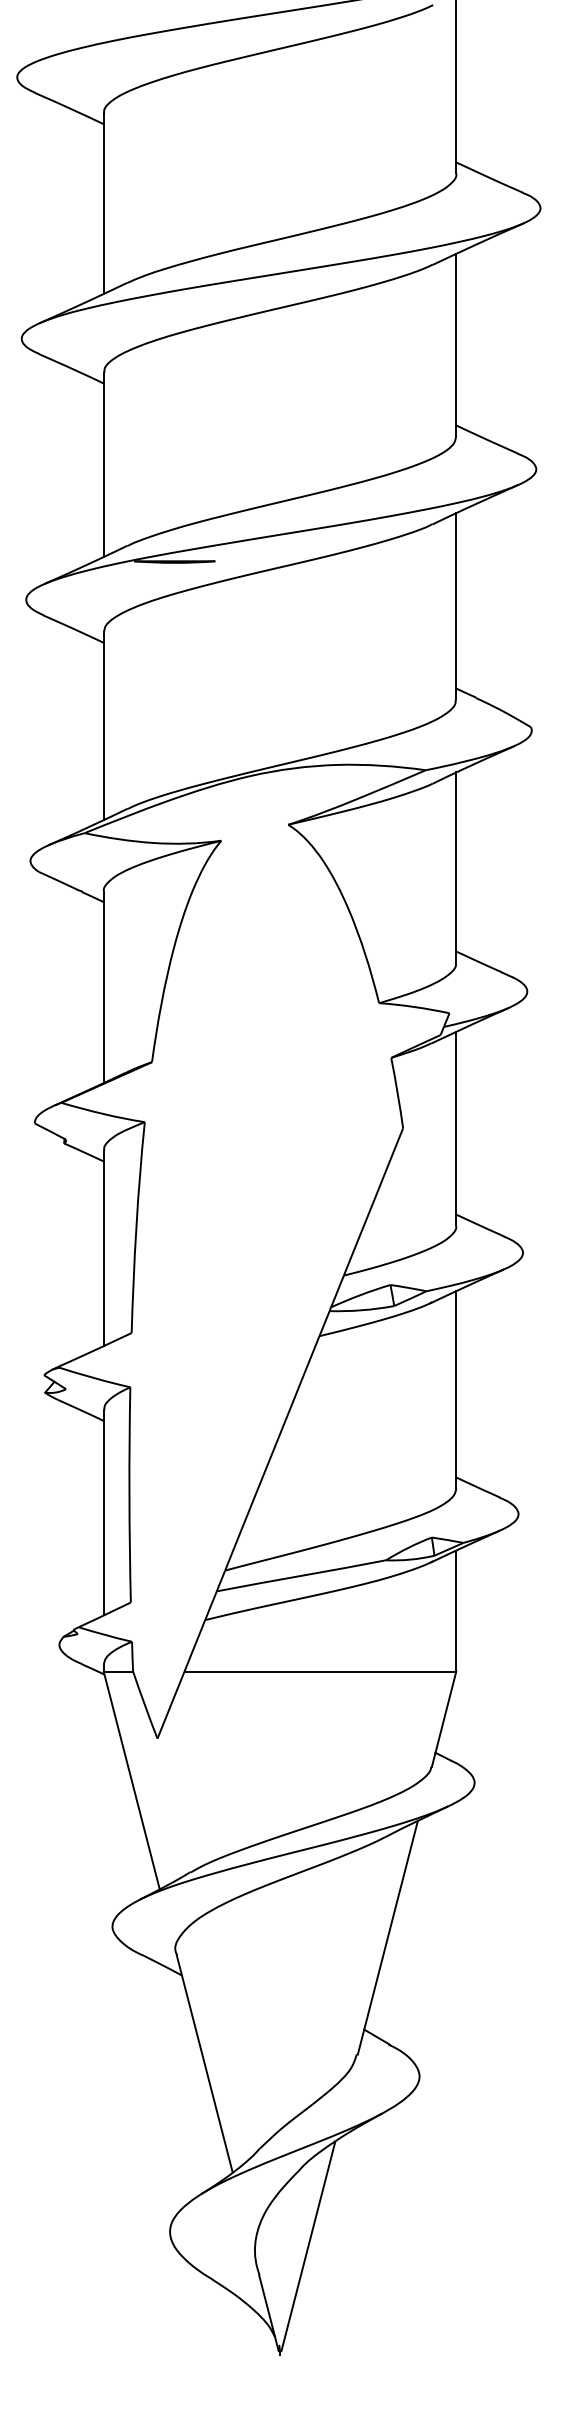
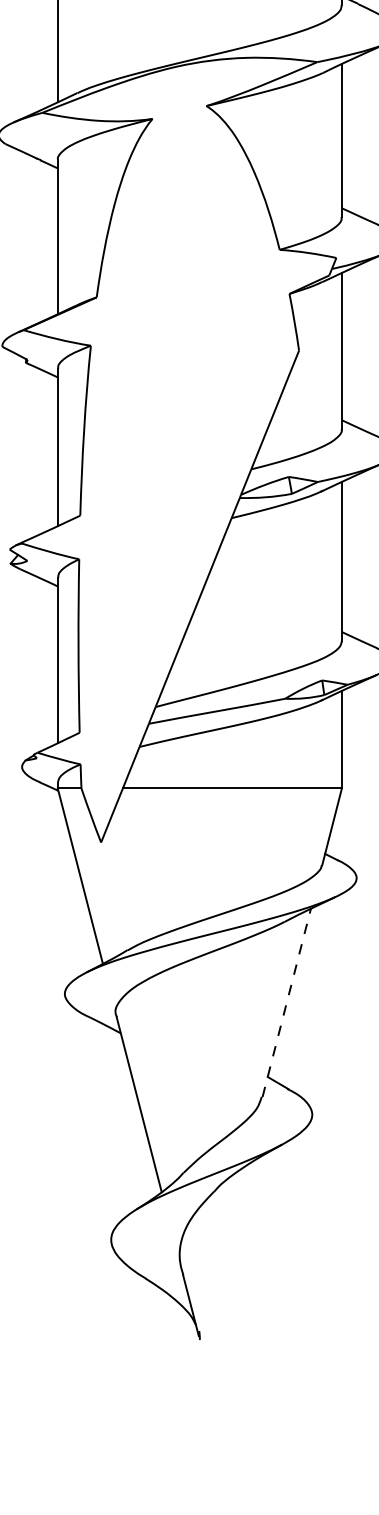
line: (387, 1937) -> (286, 1002), solid -> dashed
line: (308, 2246) -> (222, 1251), removed

